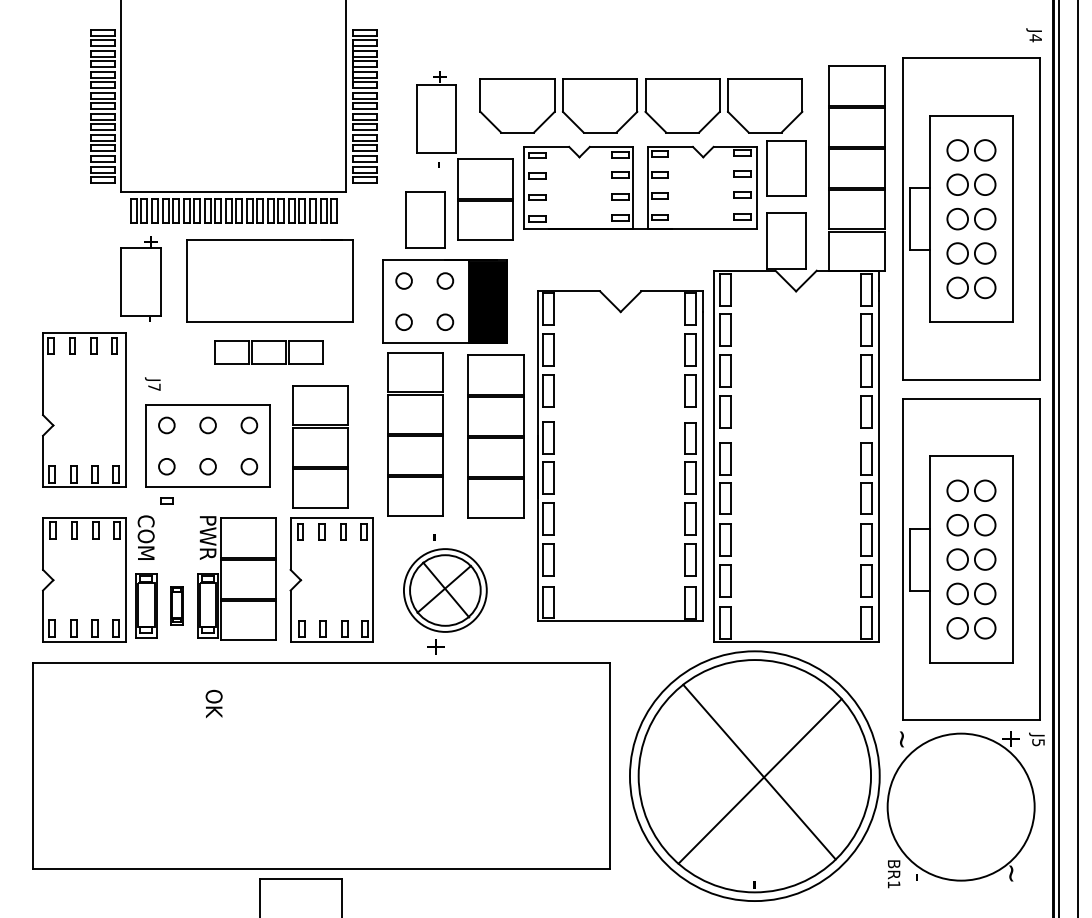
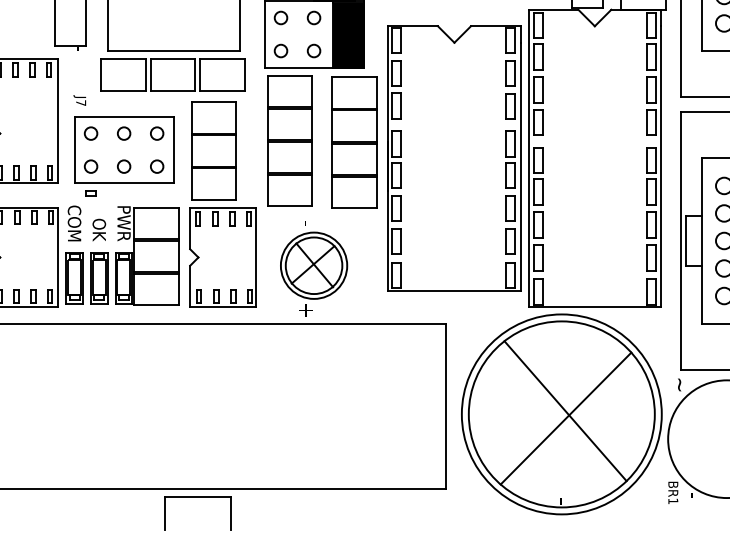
part: (268, 352) -> (172, 75), size x1.67
part: (176, 605) -> (98, 277), size x1.67
text: (213, 703) -> (98, 229), moved

